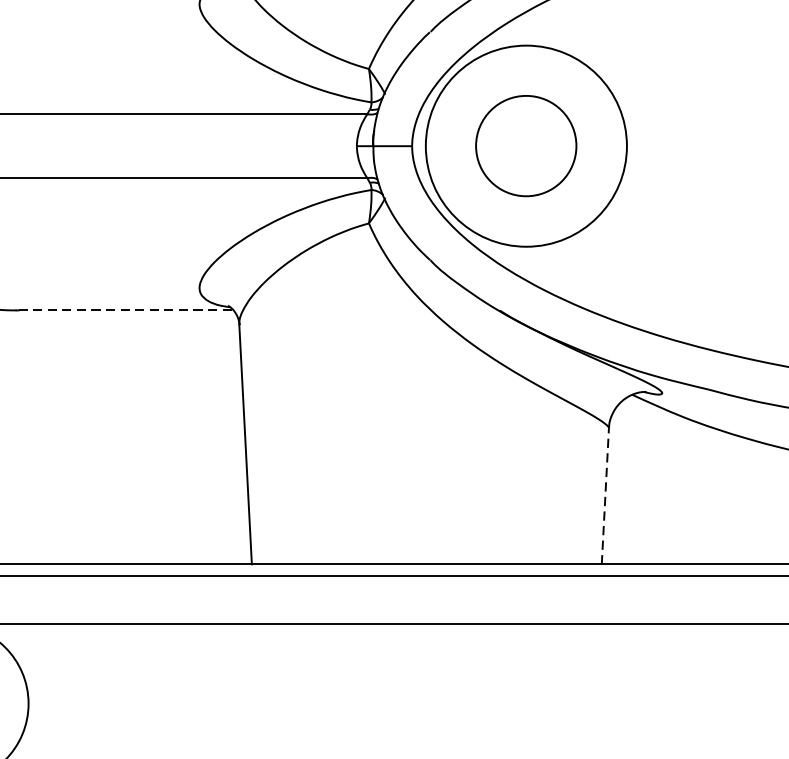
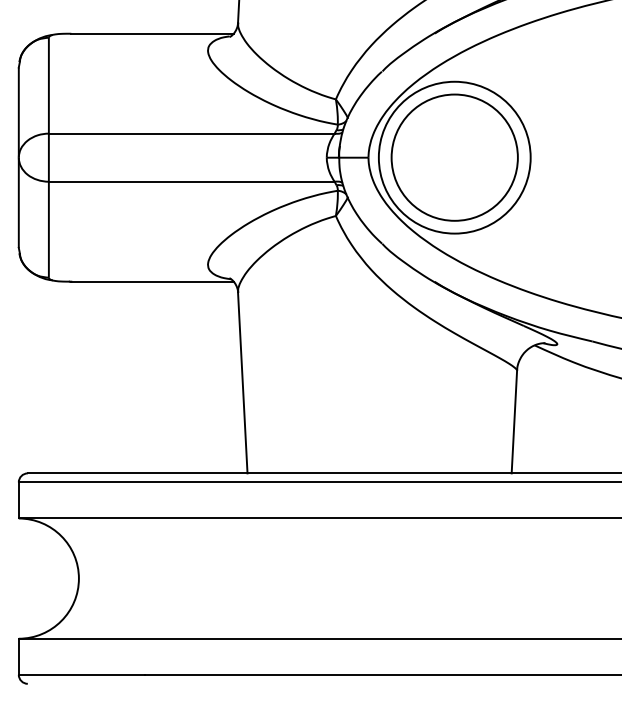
circle: (526, 145) -> (454, 157), size x1.67
line: (127, 310) -> (153, 281), dashed -> solid
line: (605, 495) -> (514, 421), dashed -> solid

